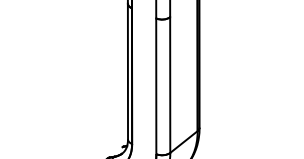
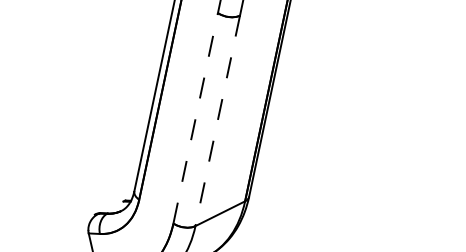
line: (170, 85) -> (218, 121), solid -> dashed
line: (156, 86) -> (195, 118), solid -> dashed

